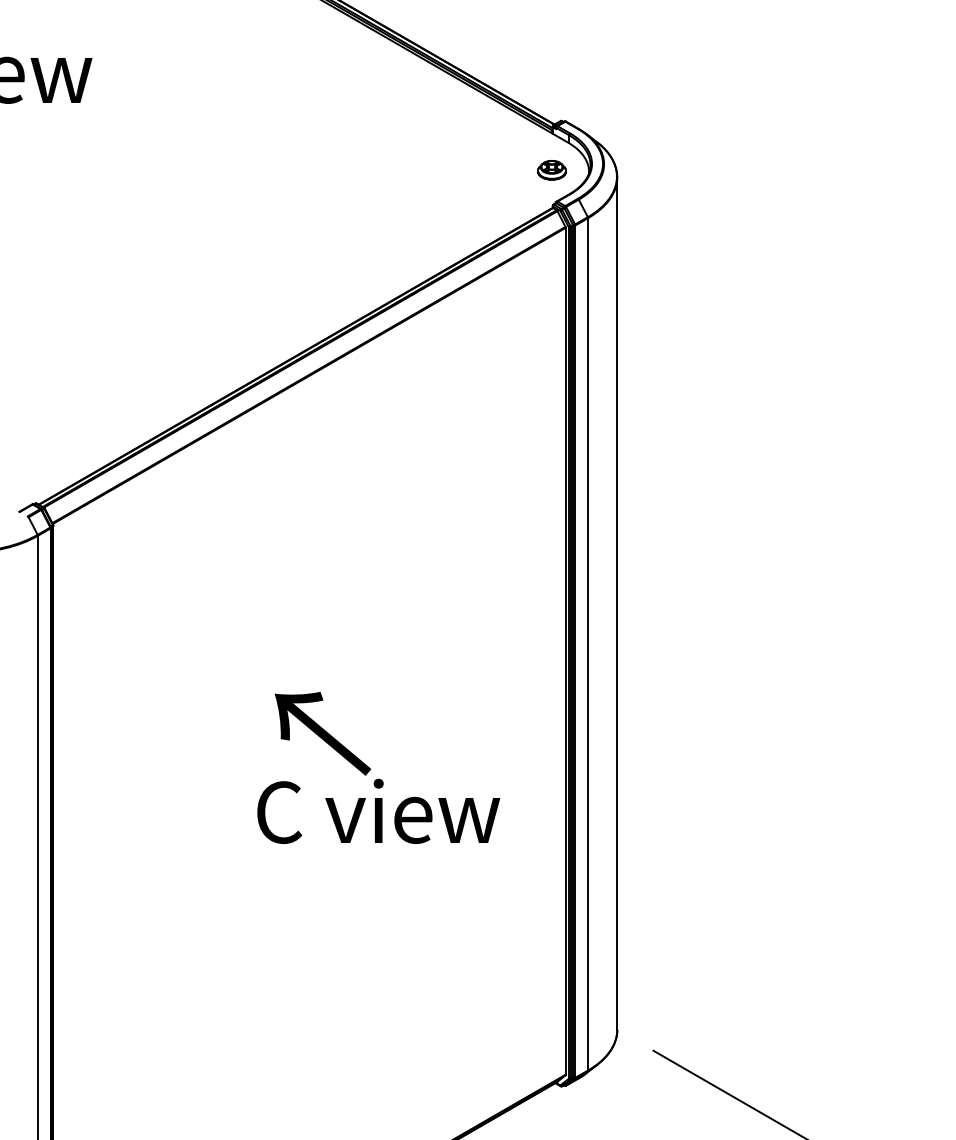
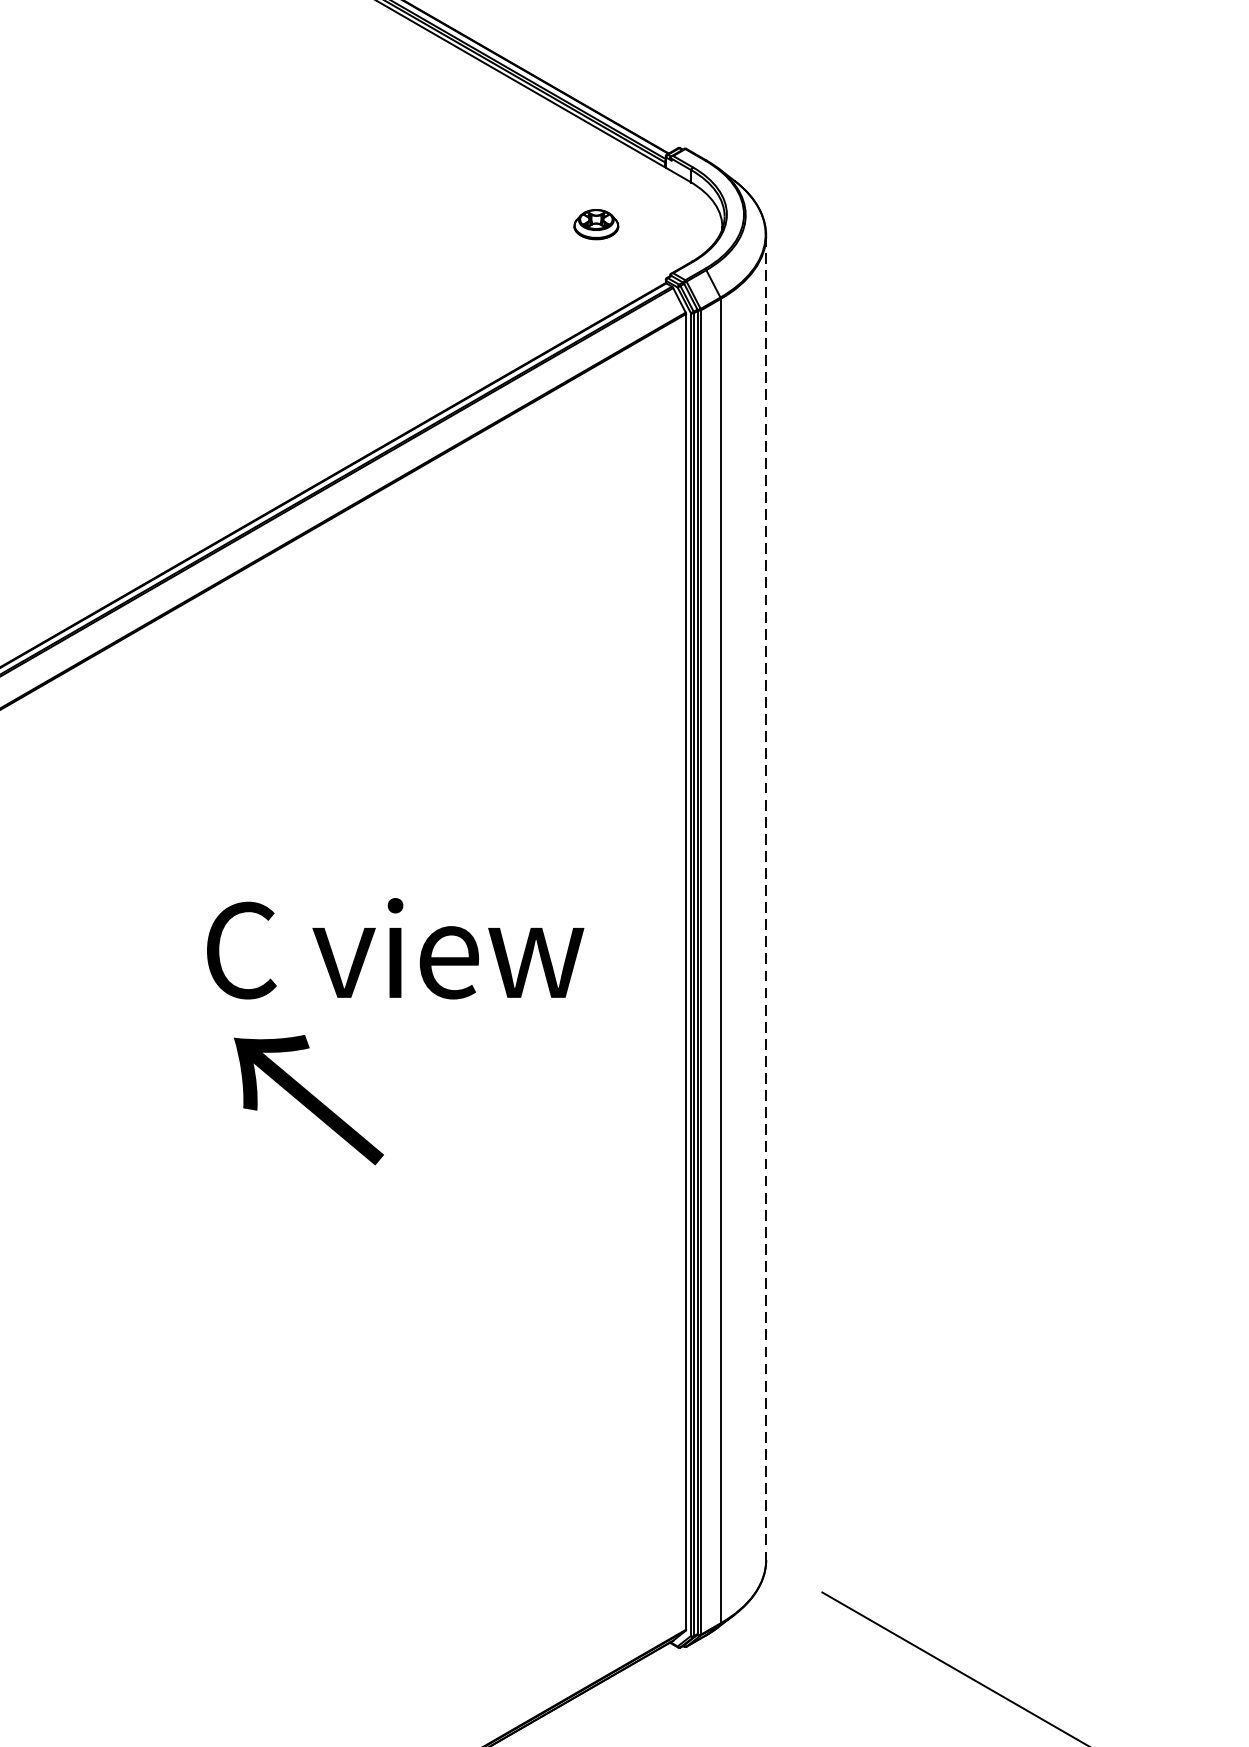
part: (551, 170) -> (595, 224), moved
line: (617, 604) -> (766, 899), solid -> dashed
text: (378, 810) -> (395, 947), moved

